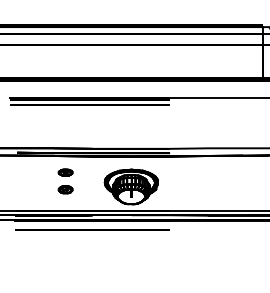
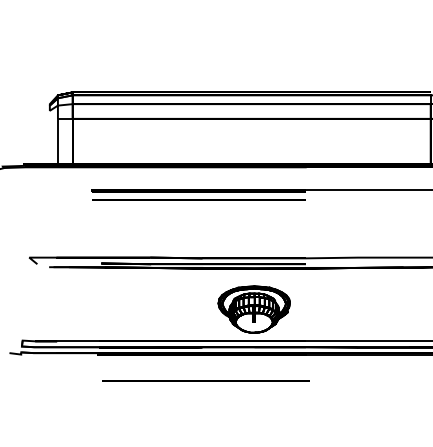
part: (65, 172) -> (166, 290), removed
part: (65, 189) -> (166, 312), removed
line: (92, 229) -> (205, 380), moved

